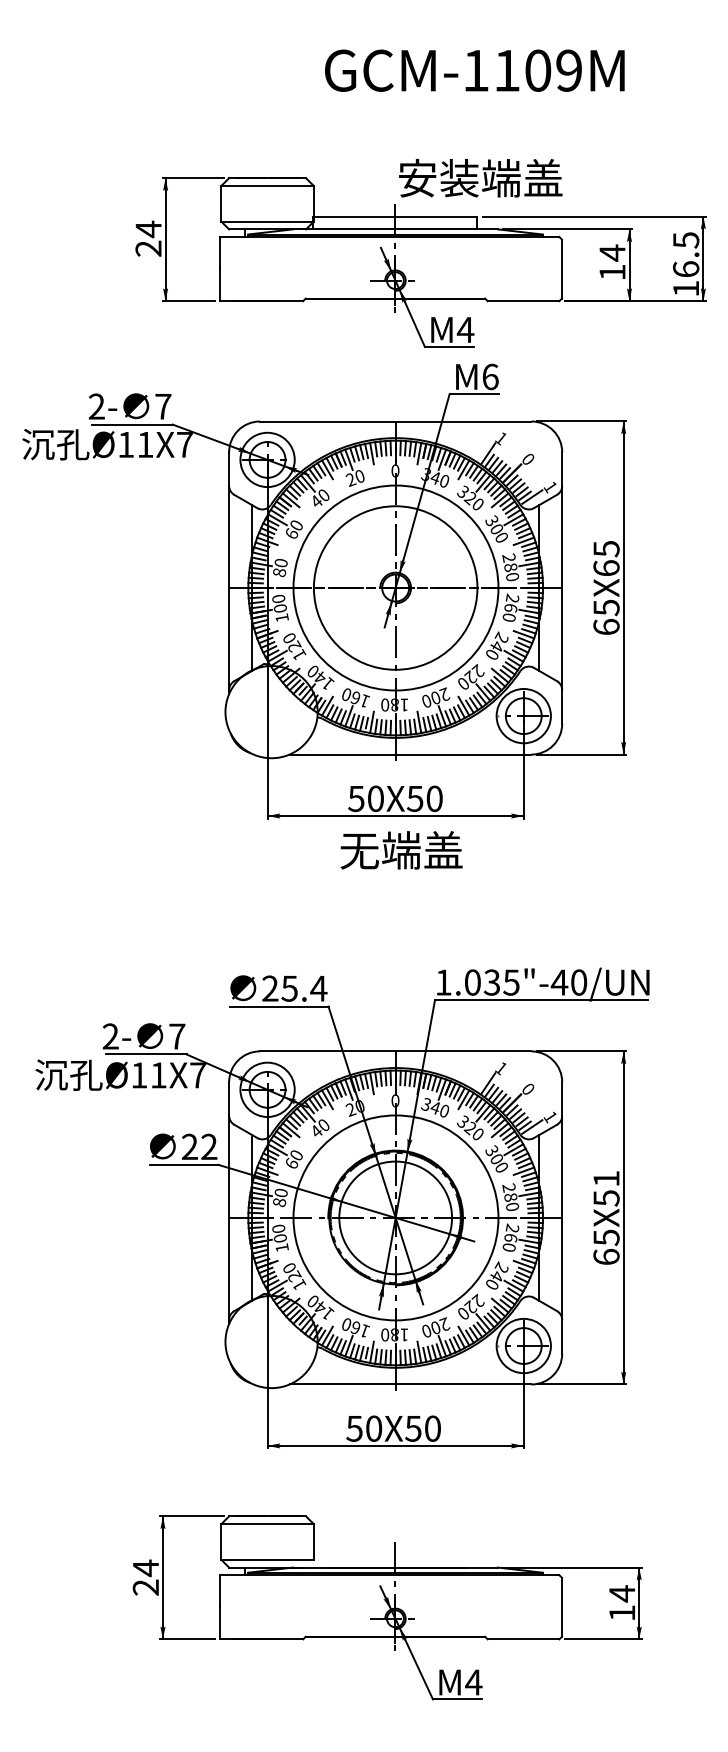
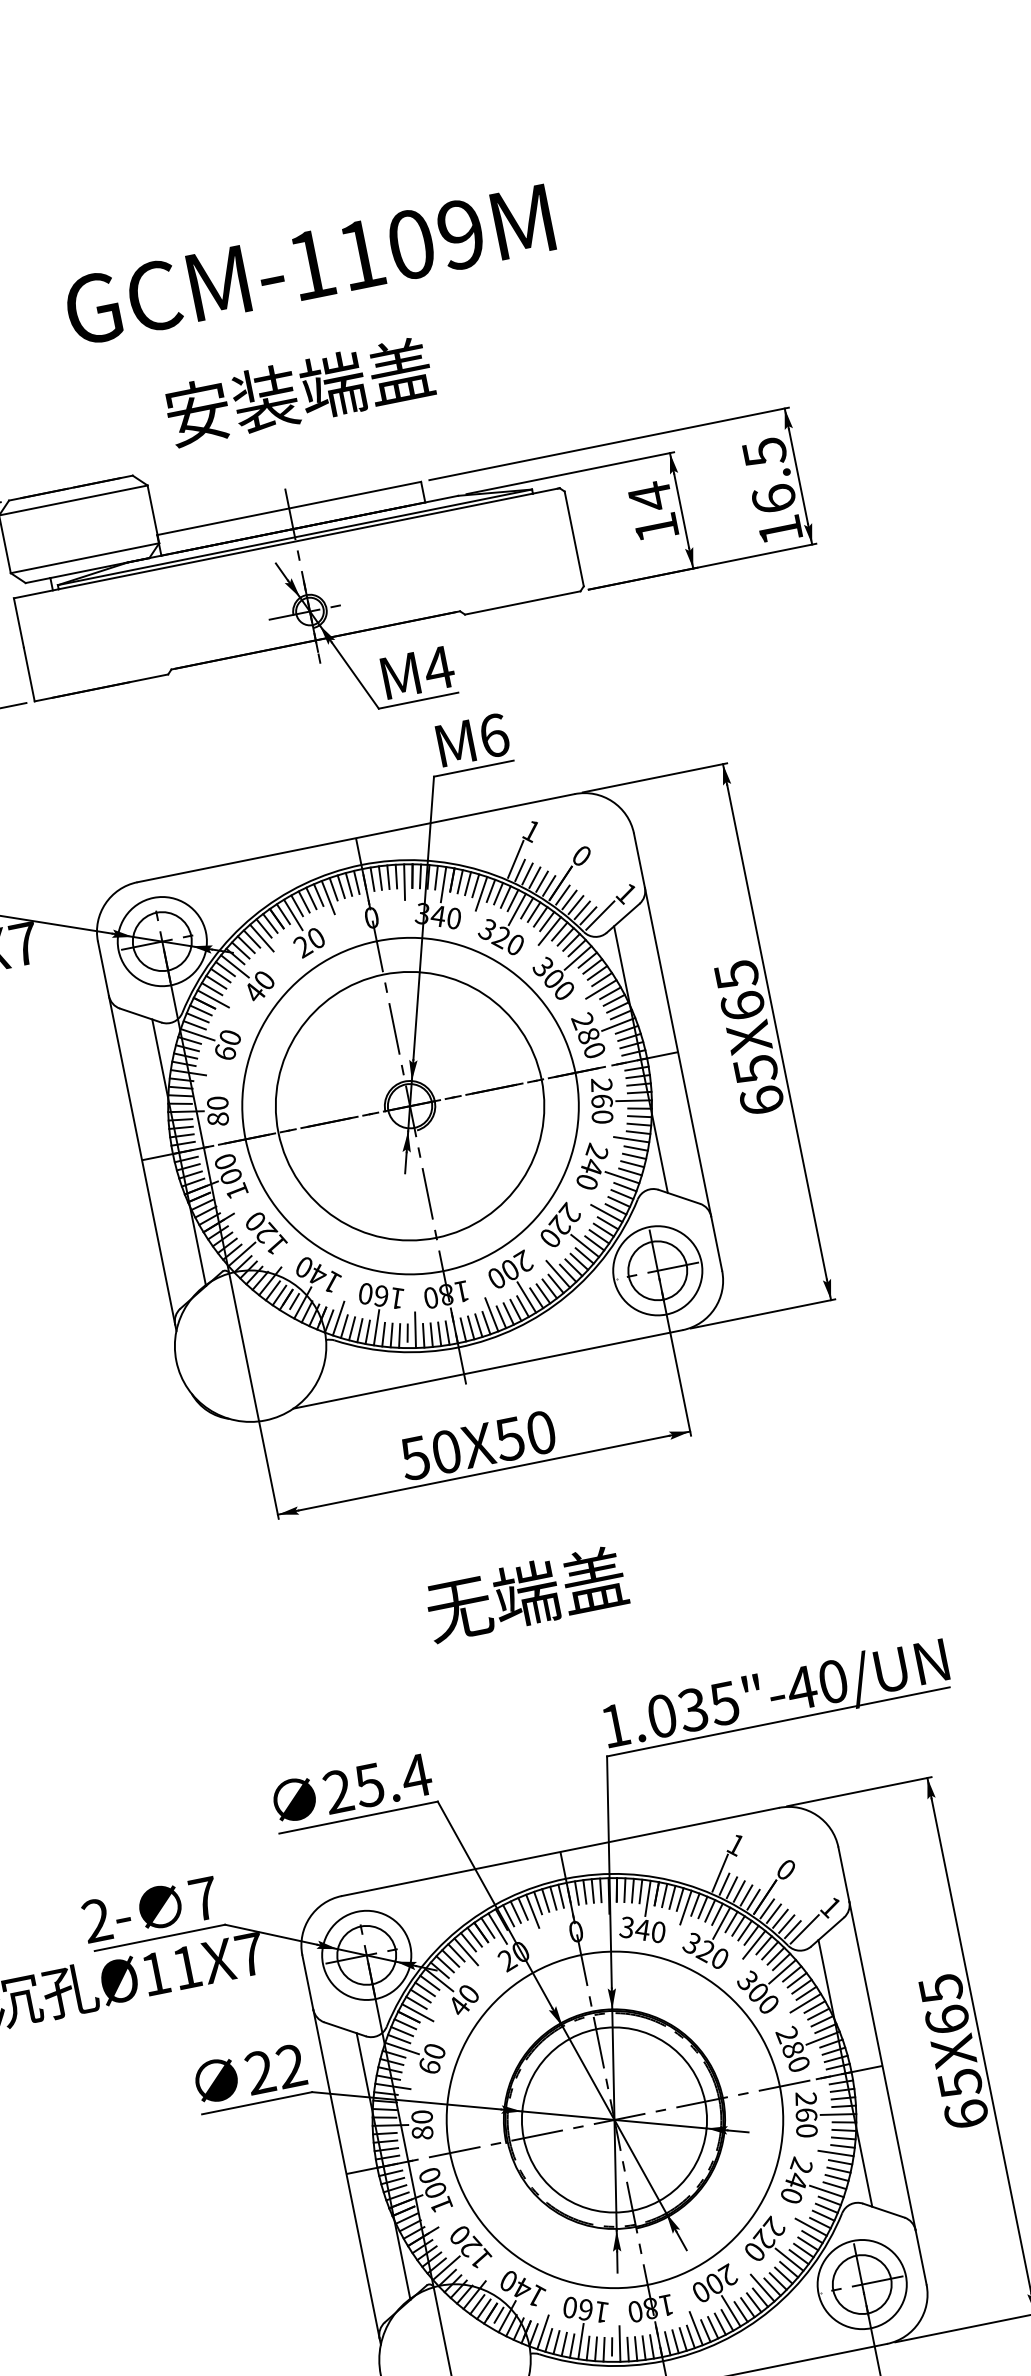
text: (474, 70) -> (308, 264), moved
text: (480, 178) -> (299, 392), moved
text: (401, 850) -> (526, 1594), moved
text: (606, 1188) -> (944, 2004), 65X51 -> 65X65

